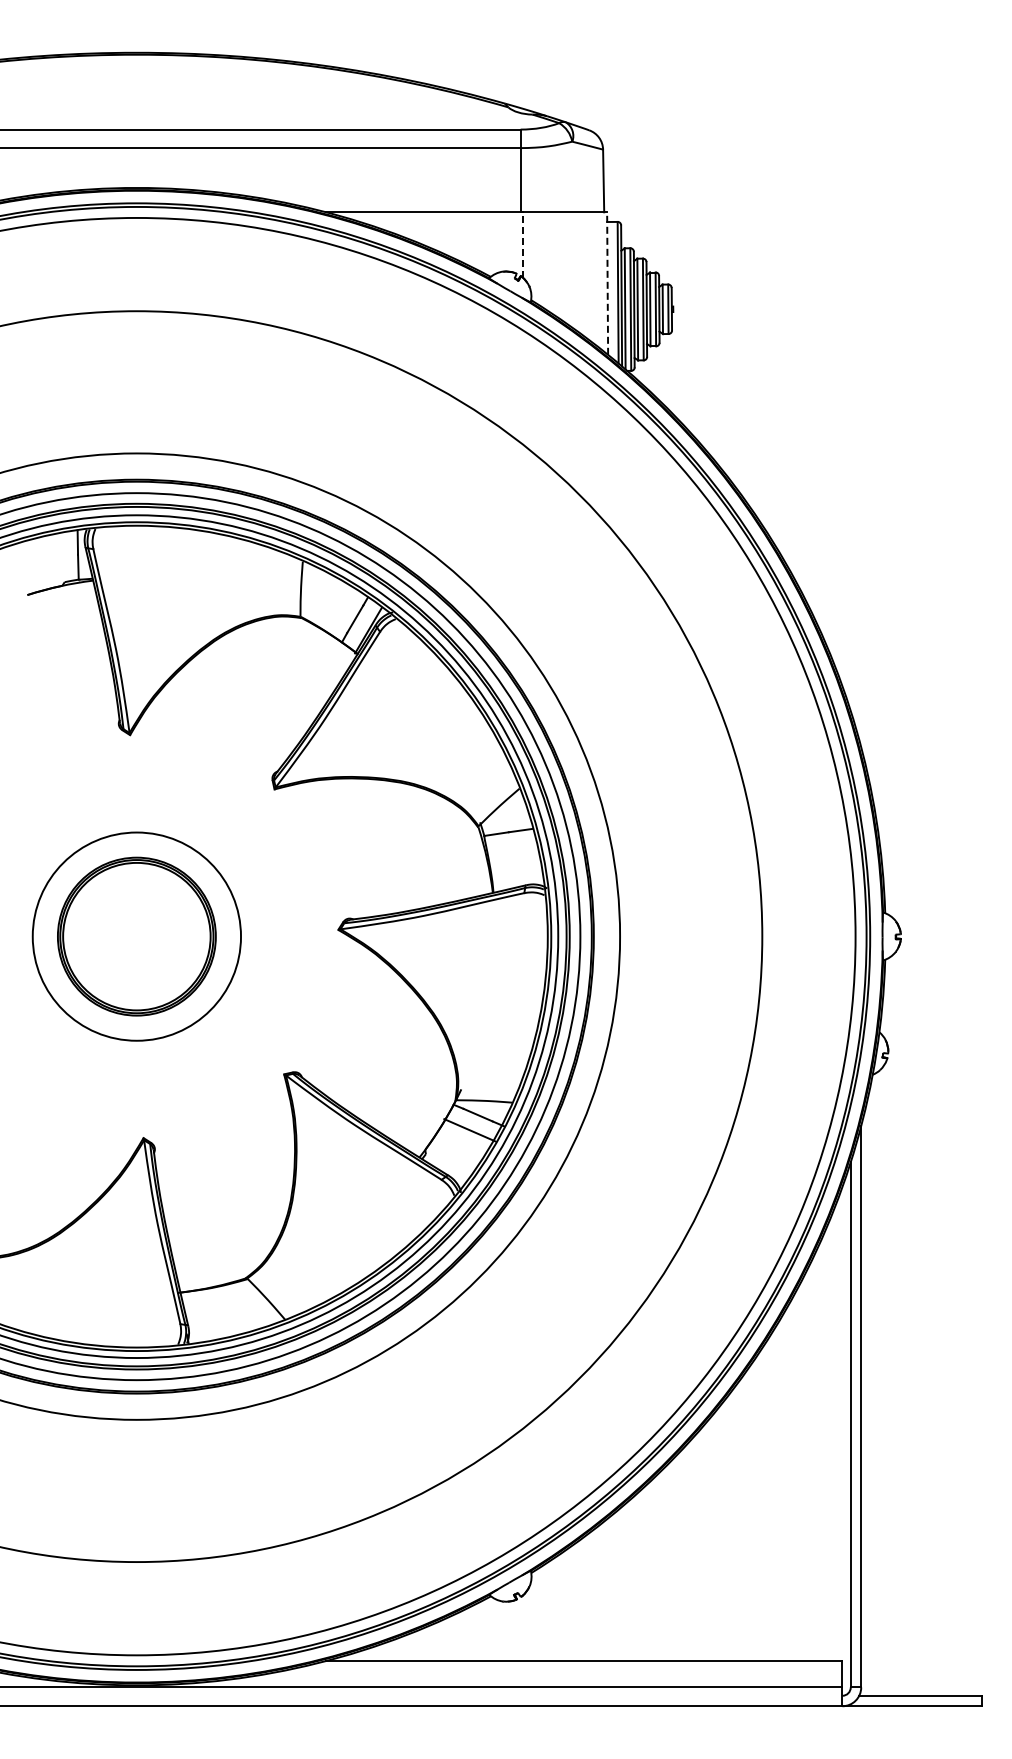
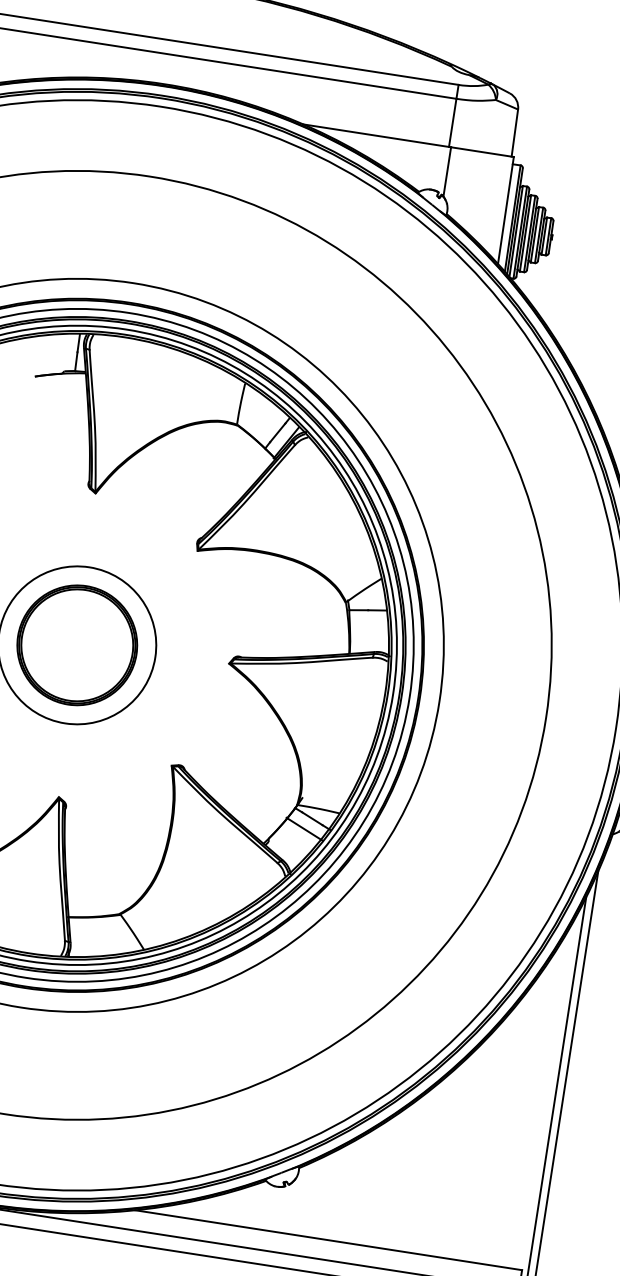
line: (523, 245) -> (447, 172), dashed -> solid
line: (607, 283) -> (505, 210), dashed -> solid

